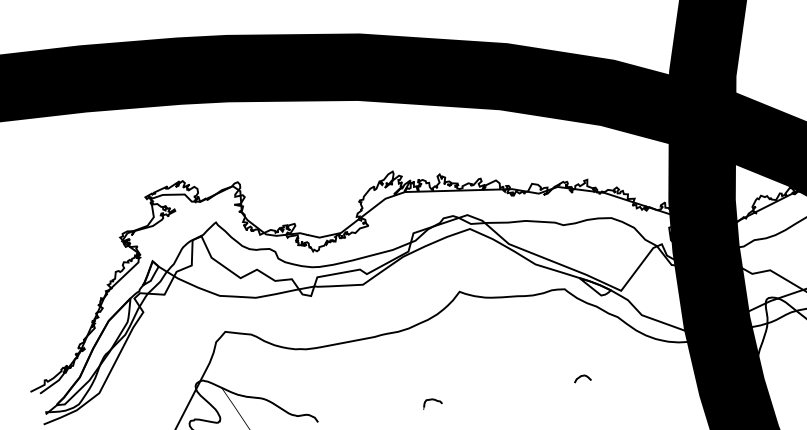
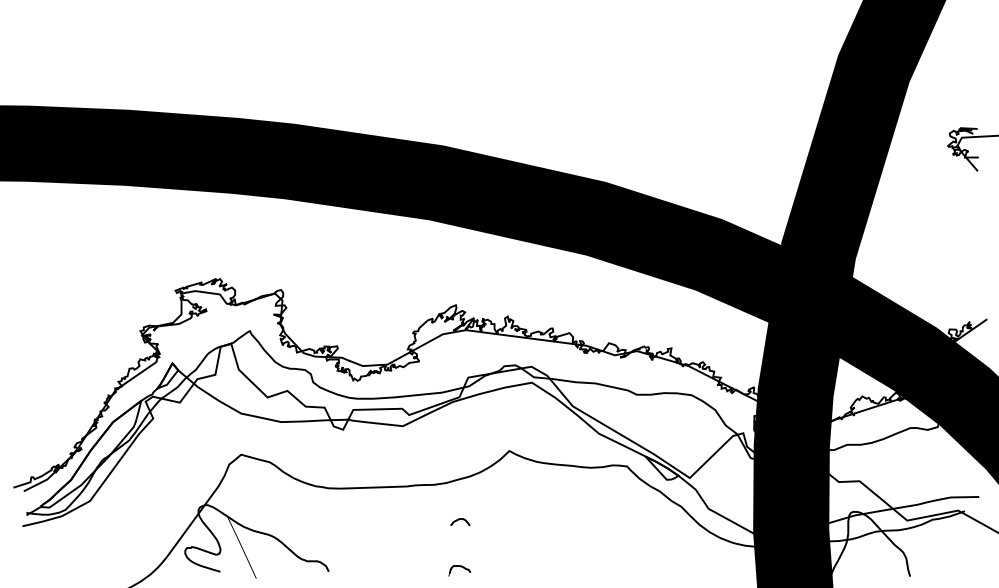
part: (582, 377) -> (460, 521), moved

